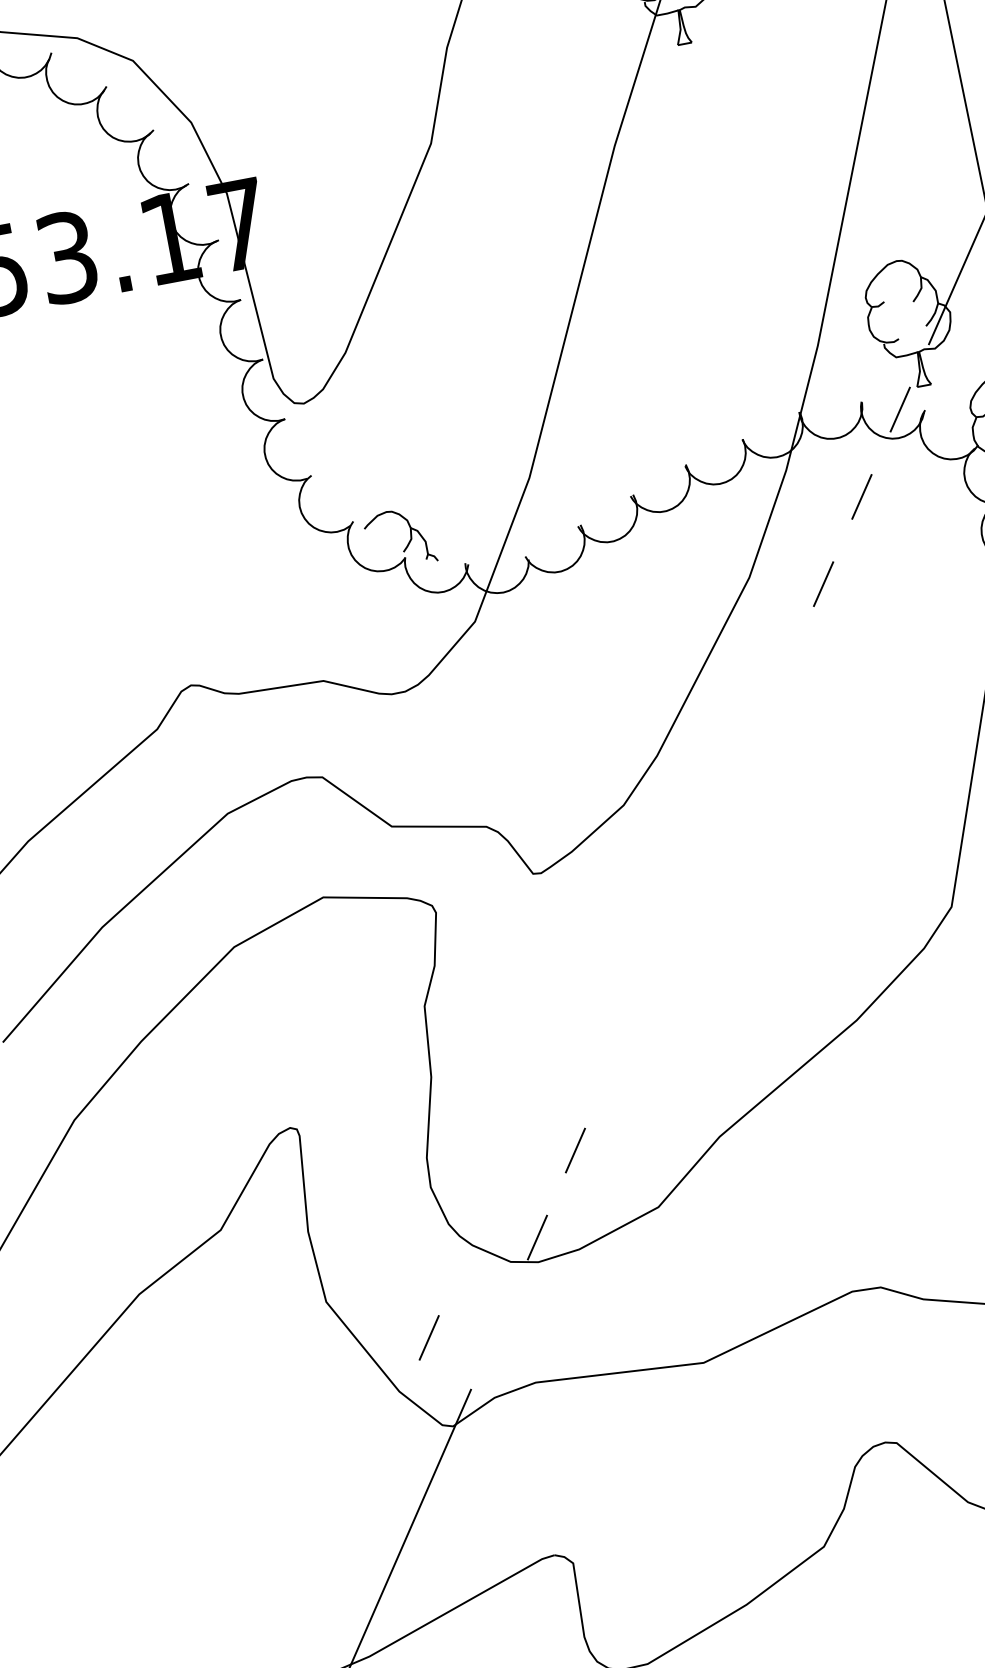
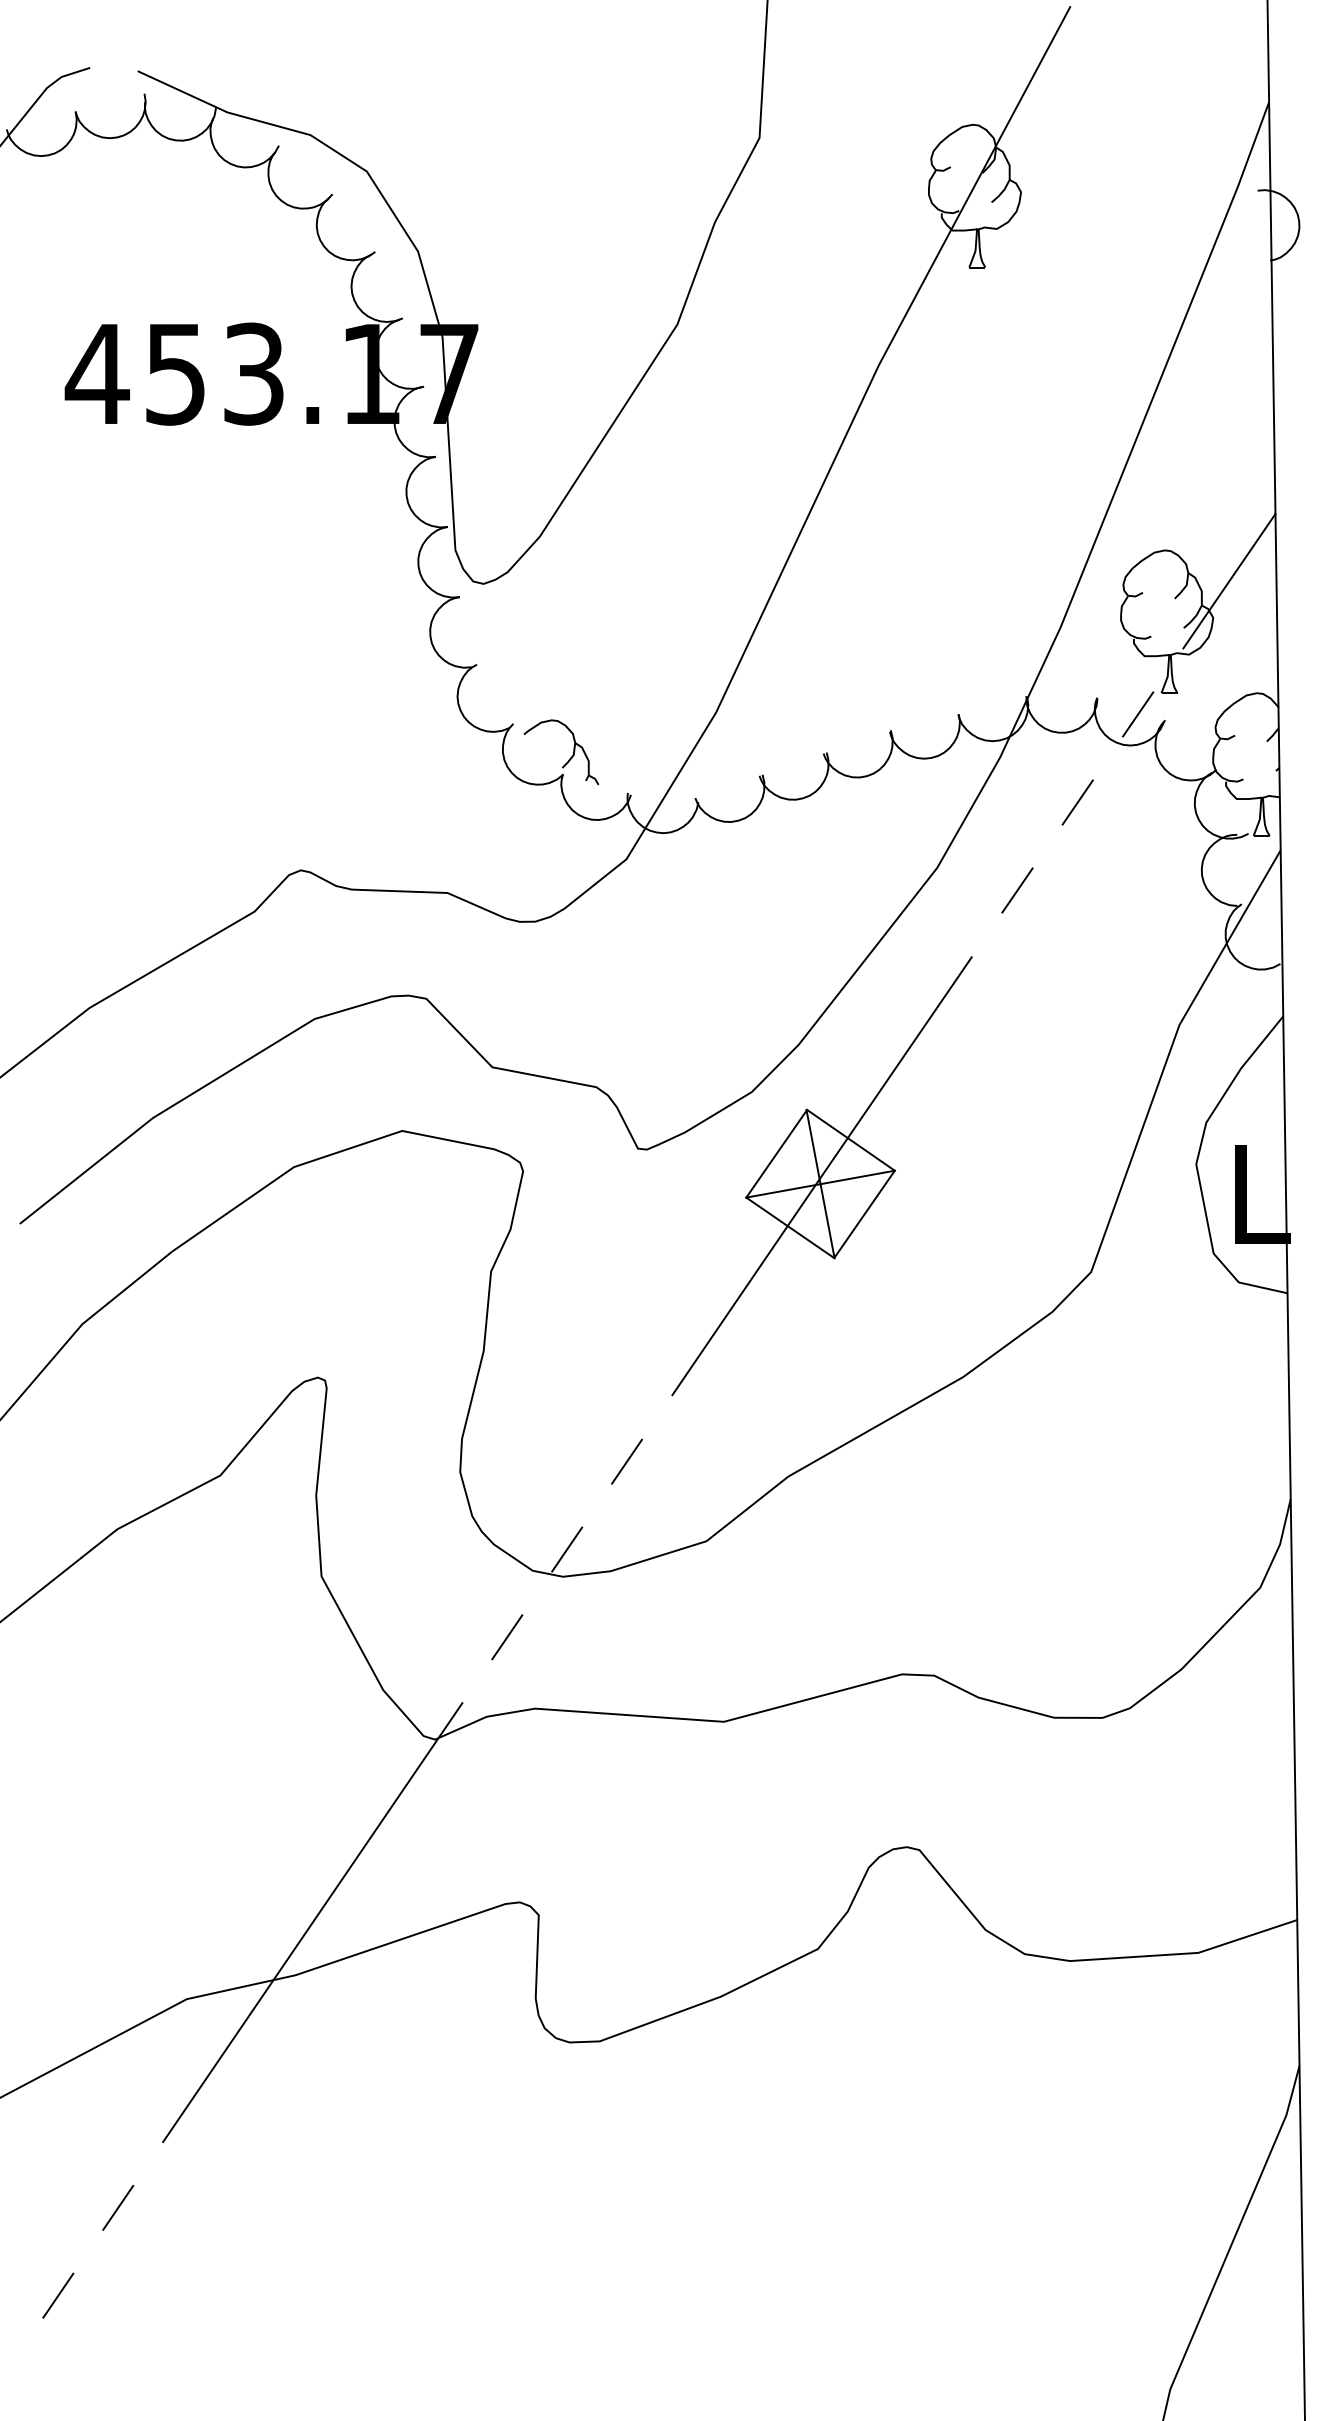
part: (698, 867) -> (821, 1176), added
line: (429, 1338) -> (507, 1637), moved

